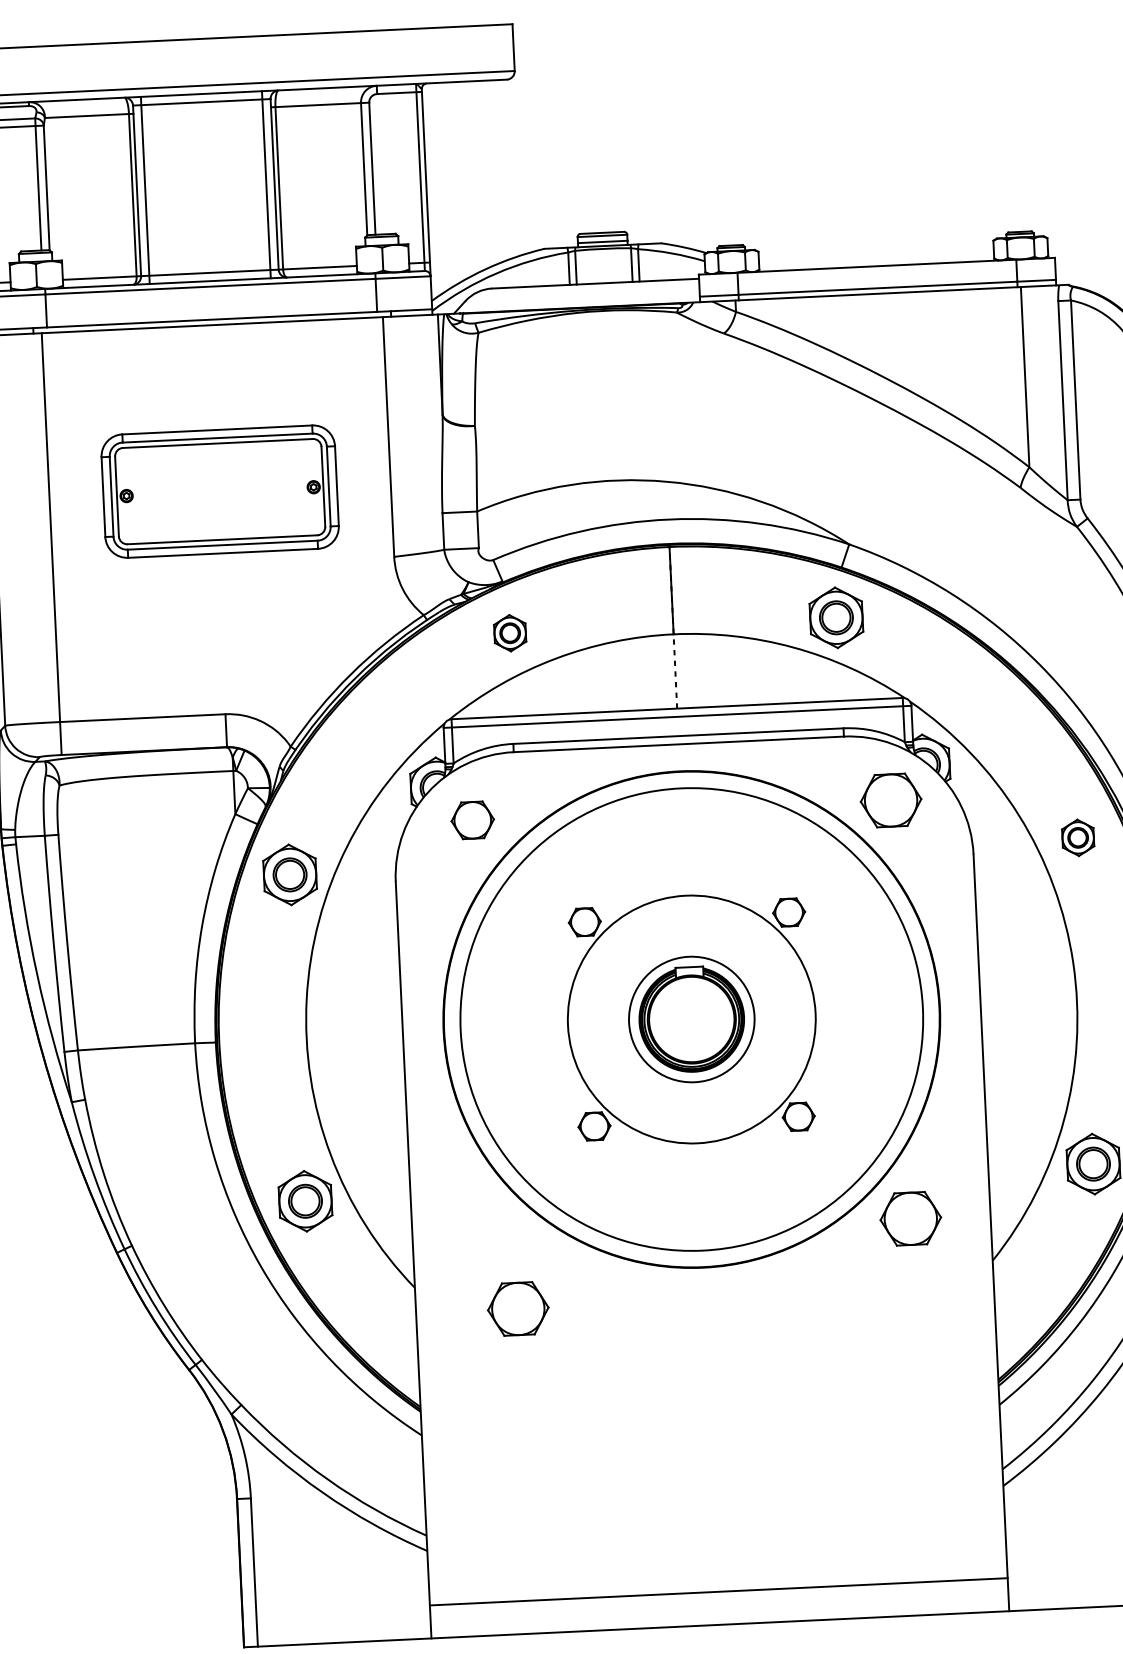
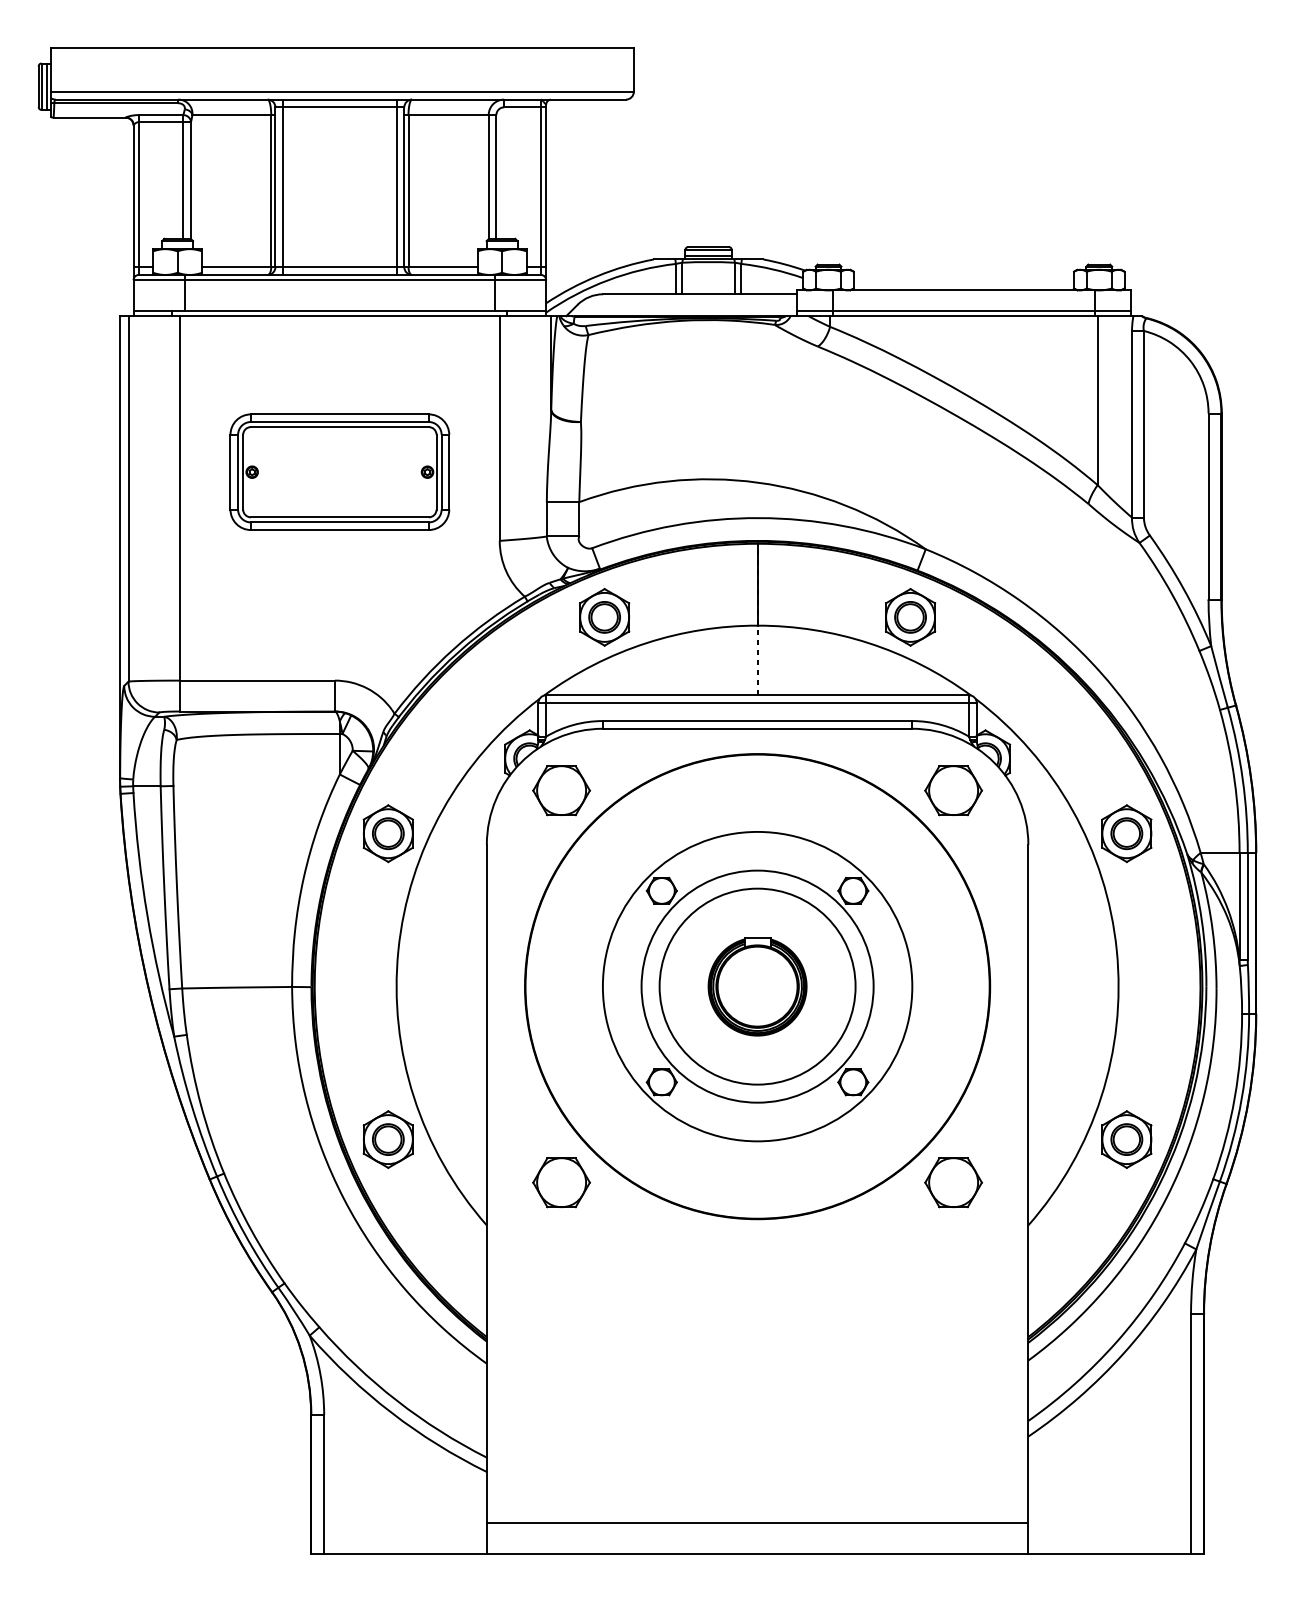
part: (509, 633) -> (604, 617), size x1.67
part: (472, 820) -> (561, 790), size x1.43
part: (1077, 837) -> (1126, 833), size x1.67
circle: (691, 1019) -> (757, 986), size x0.71
circle: (691, 1019) -> (757, 986), size x1.67
part: (518, 1308) -> (561, 1182), moved

